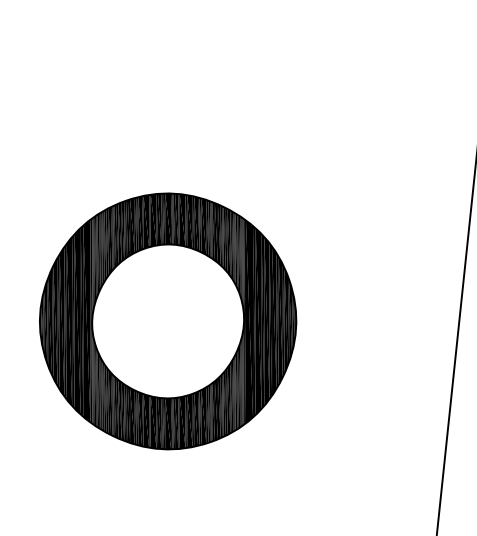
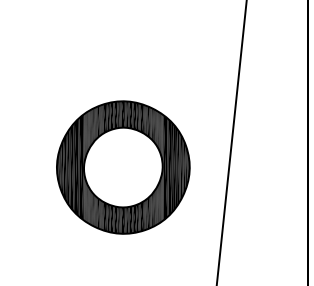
part: (168, 321) -> (123, 167), moved

